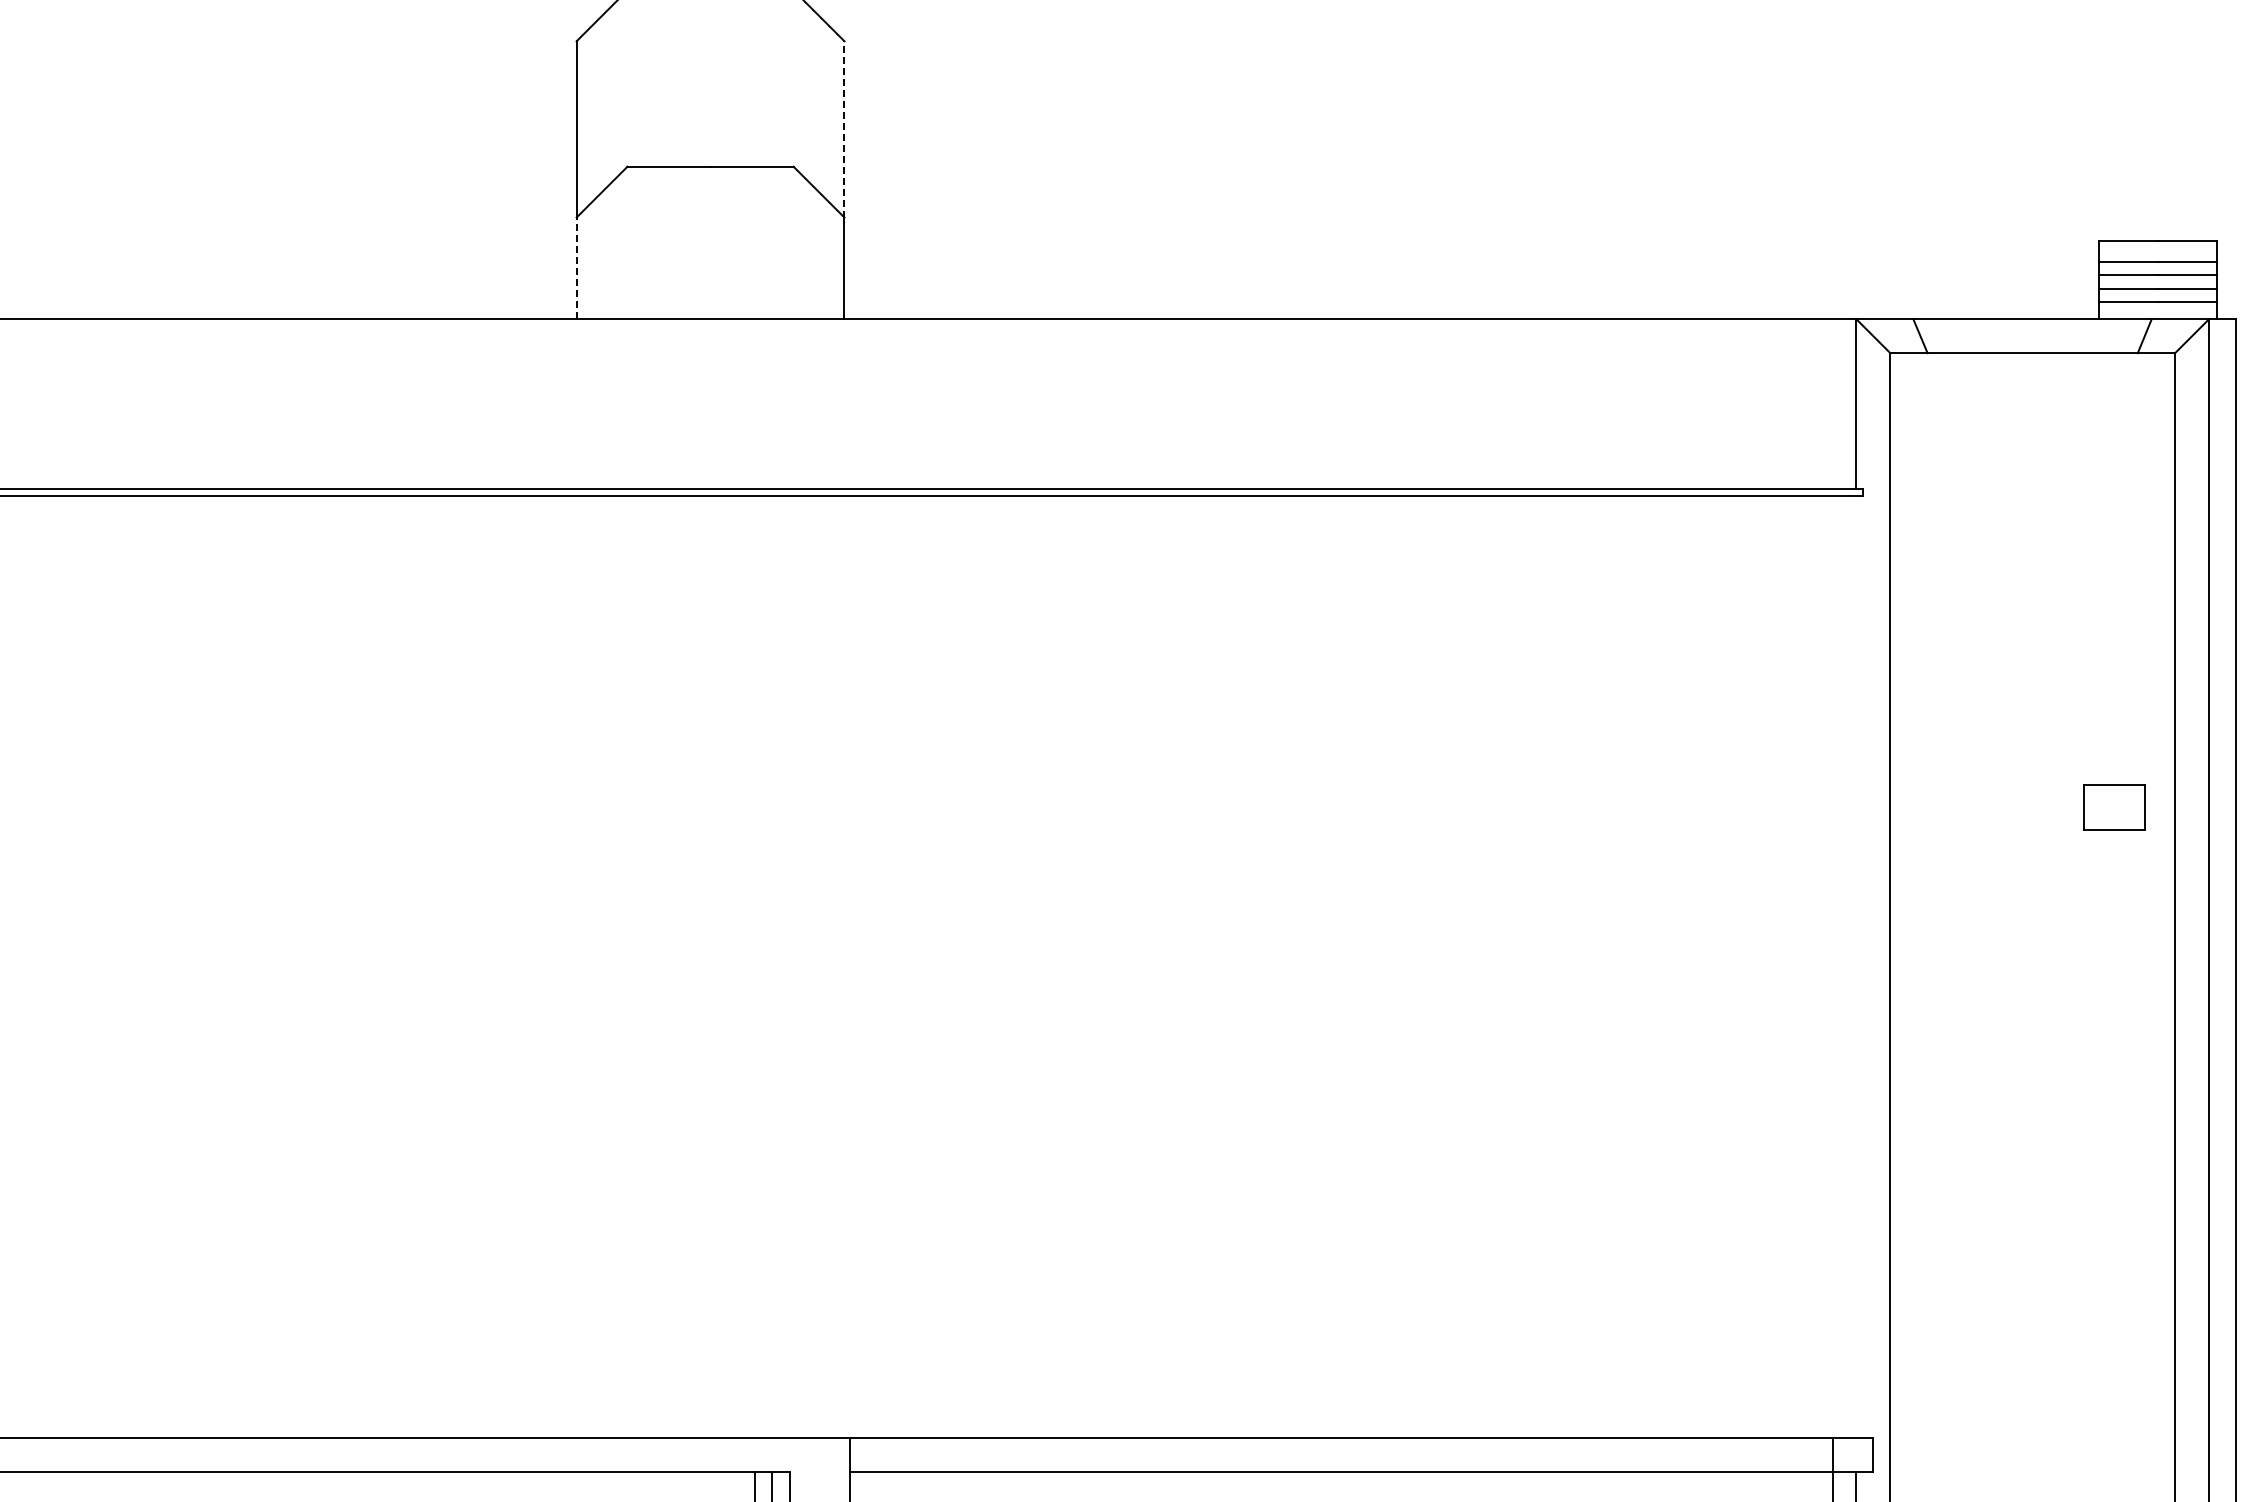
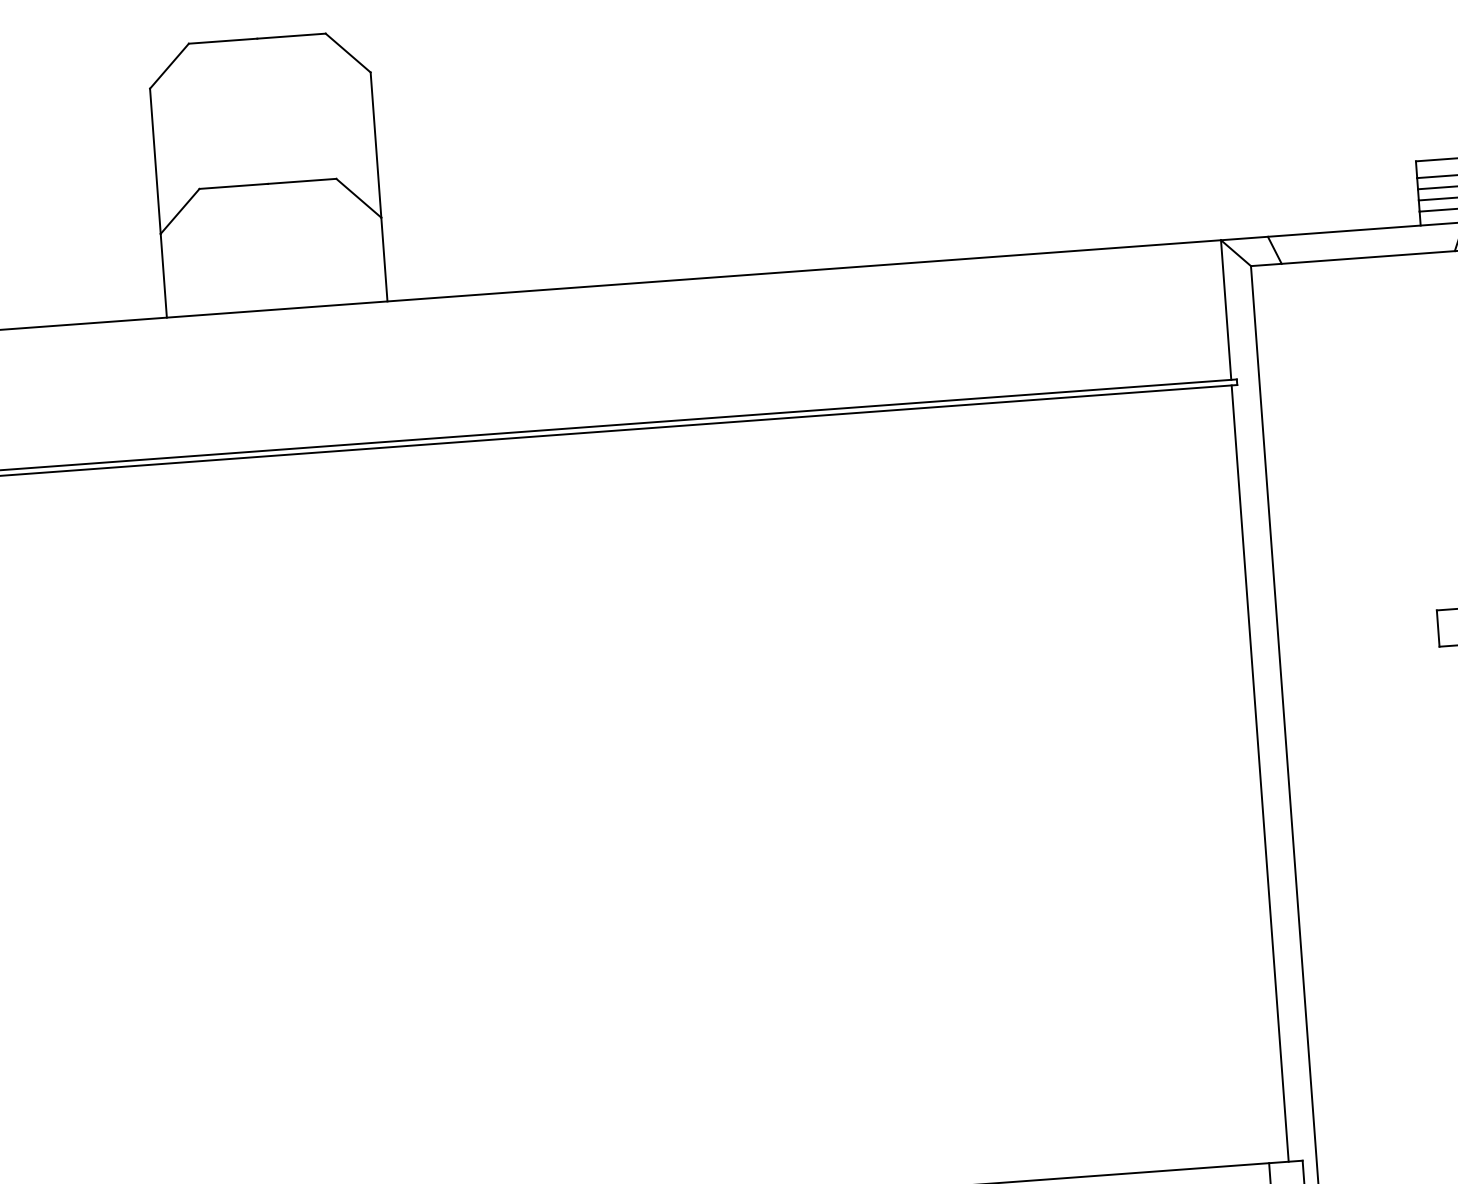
line: (844, 128) -> (375, 144), dashed -> solid
line: (576, 268) -> (163, 275), dashed -> solid
line: (1856, 966) -> (1260, 773), added

